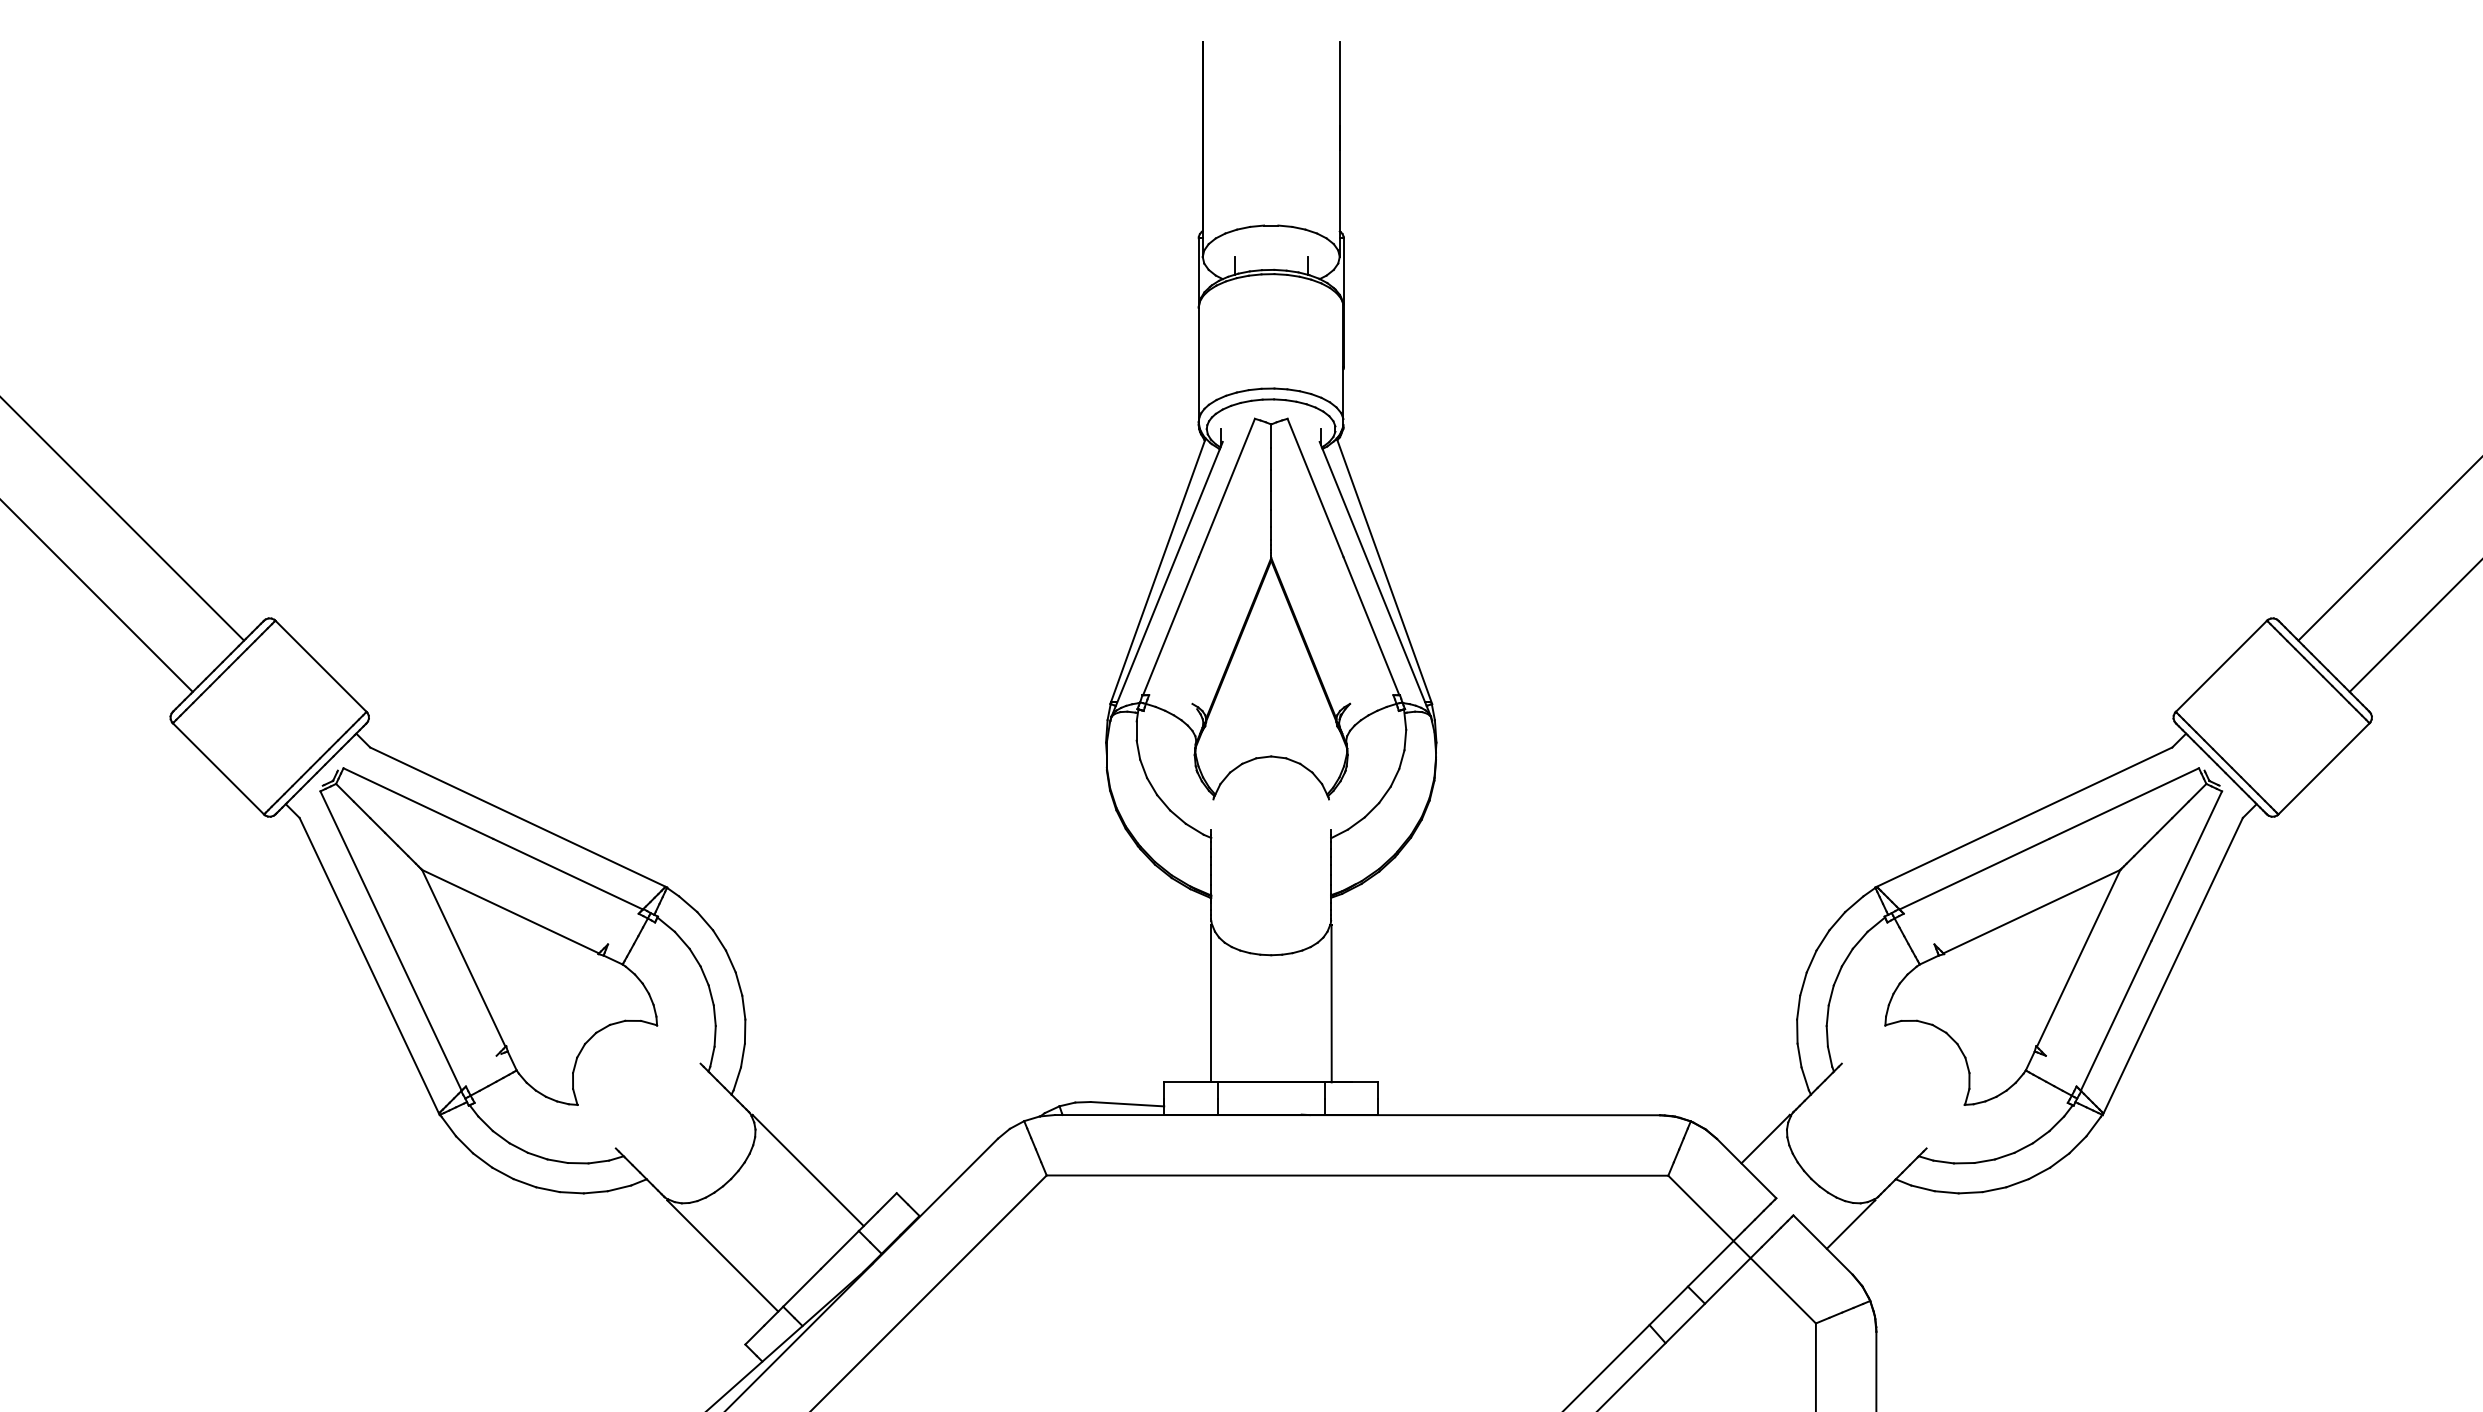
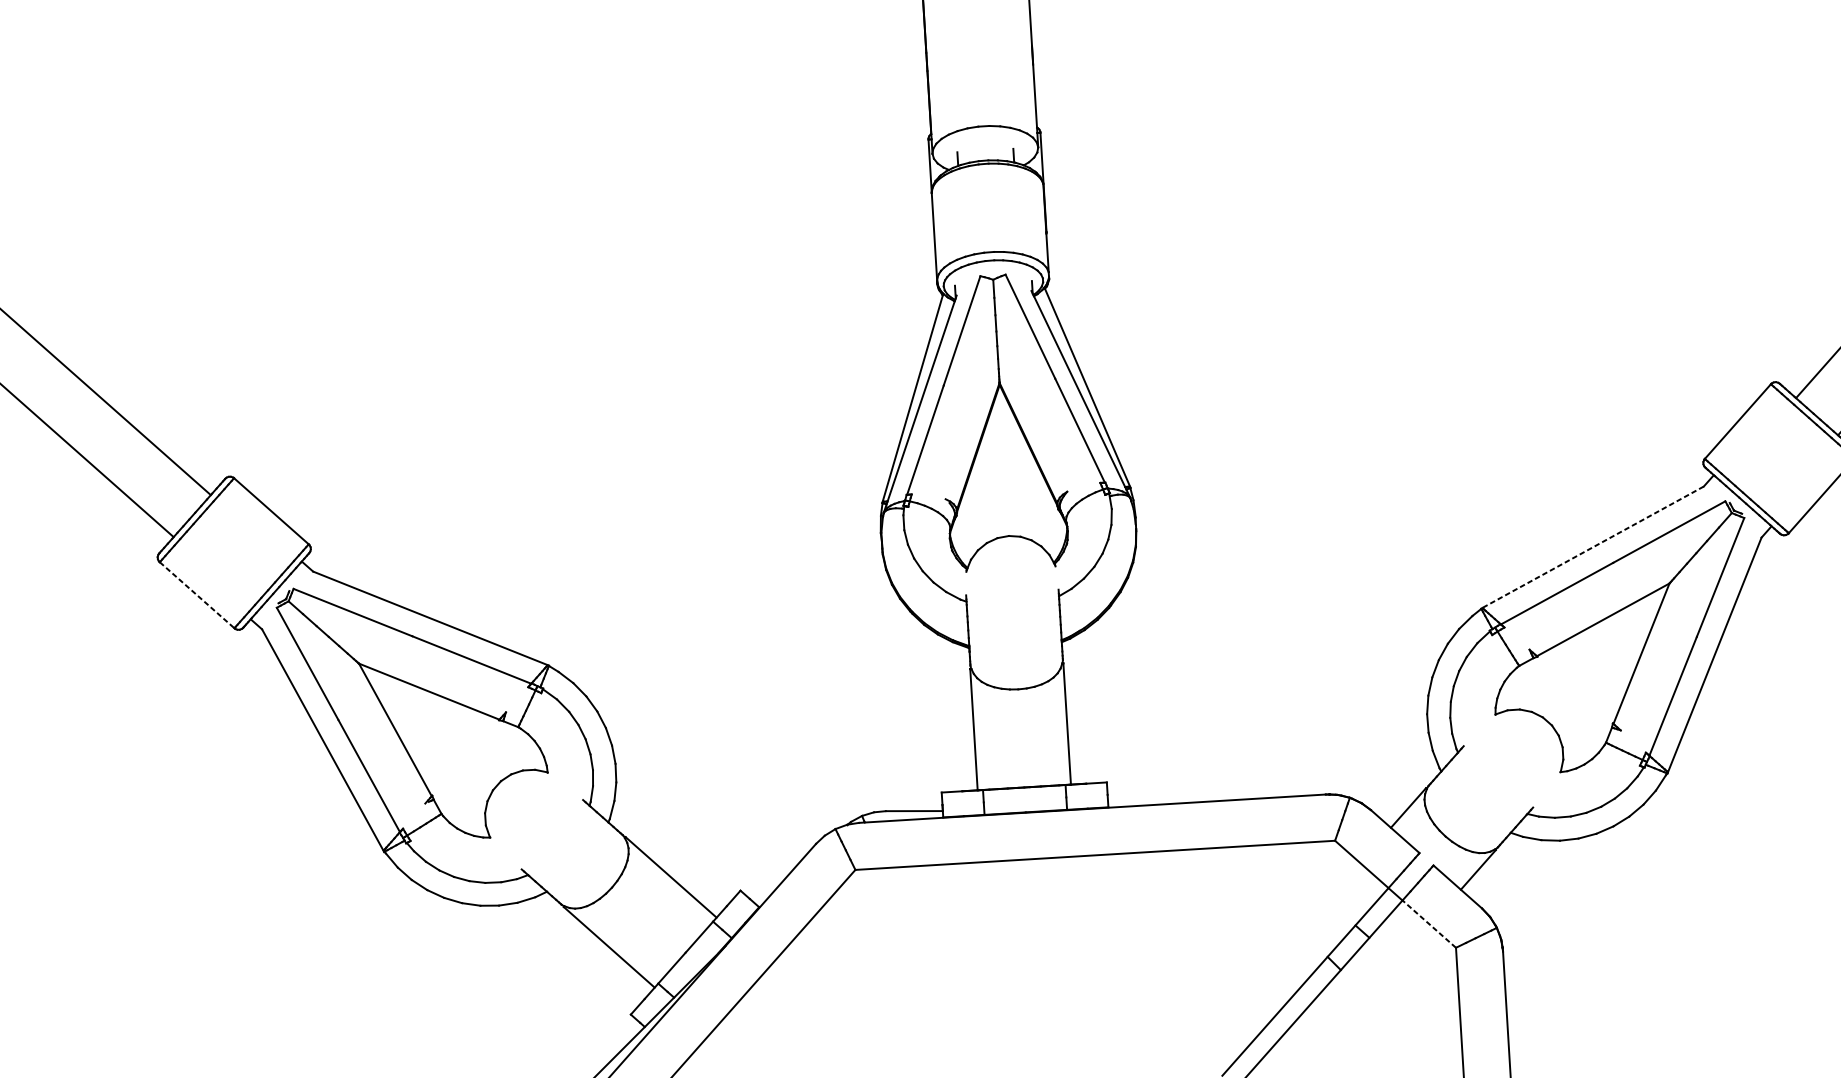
line: (218, 769) -> (197, 595), solid -> dashed
line: (2023, 817) -> (1592, 547), solid -> dashed
line: (1782, 1290) -> (1428, 923), solid -> dashed

